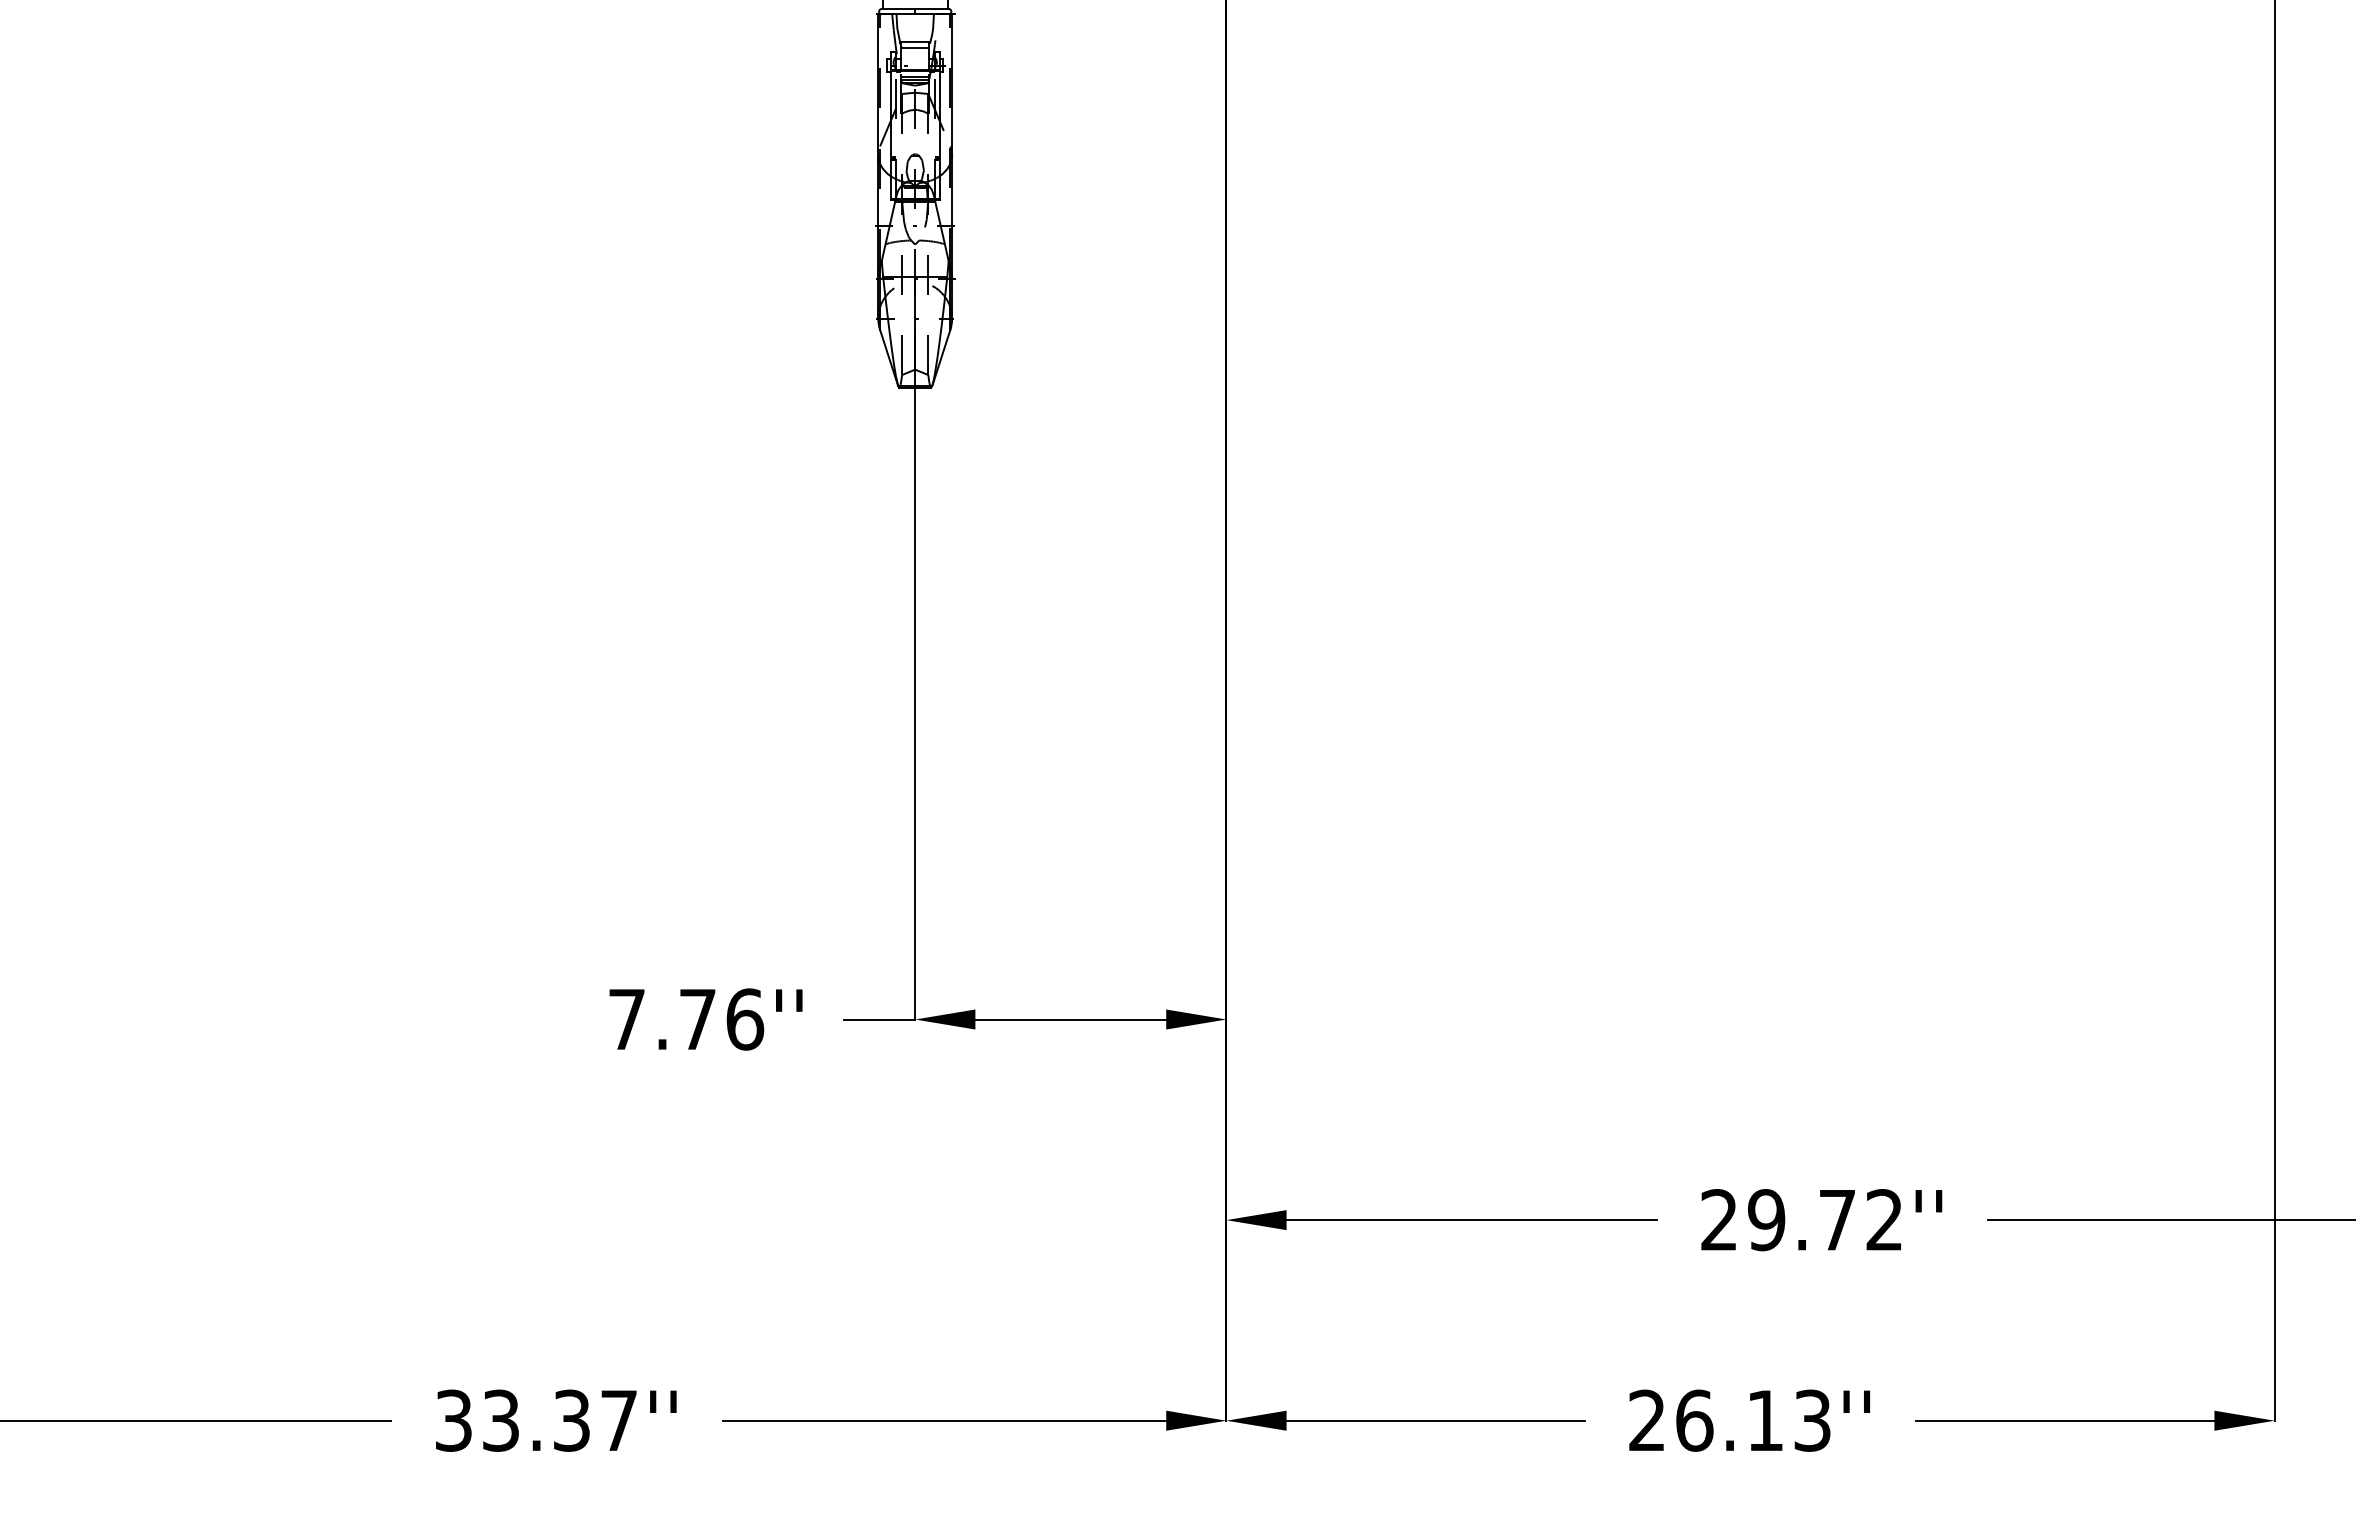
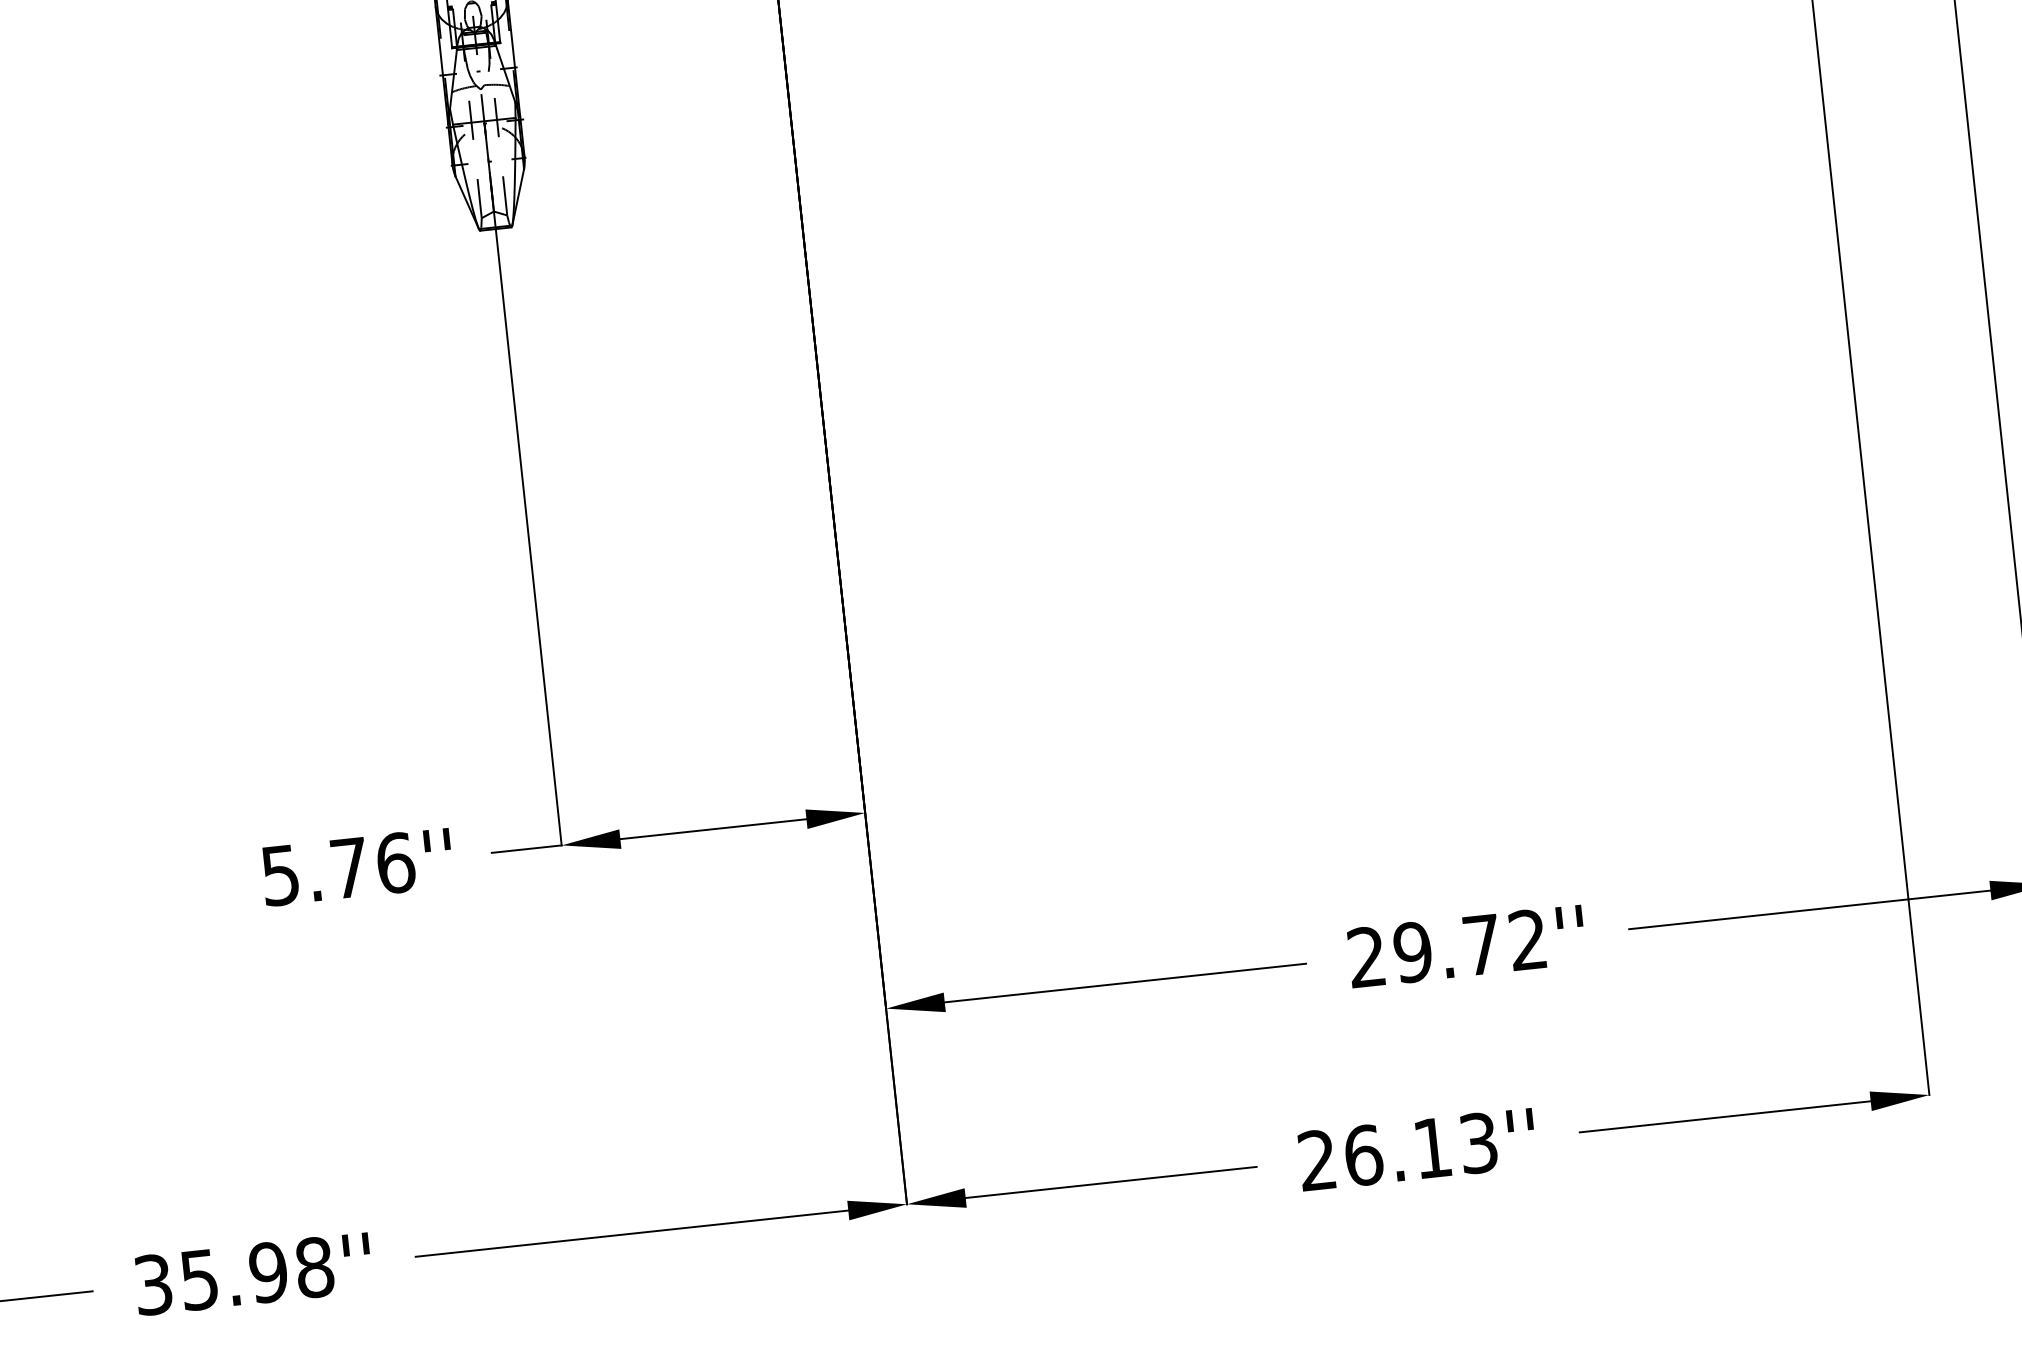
text: (626, 1019) -> (280, 875), 7.76'' -> 5.76''
text: (560, 1420) -> (257, 1273), 33.37'' -> 35.98''

